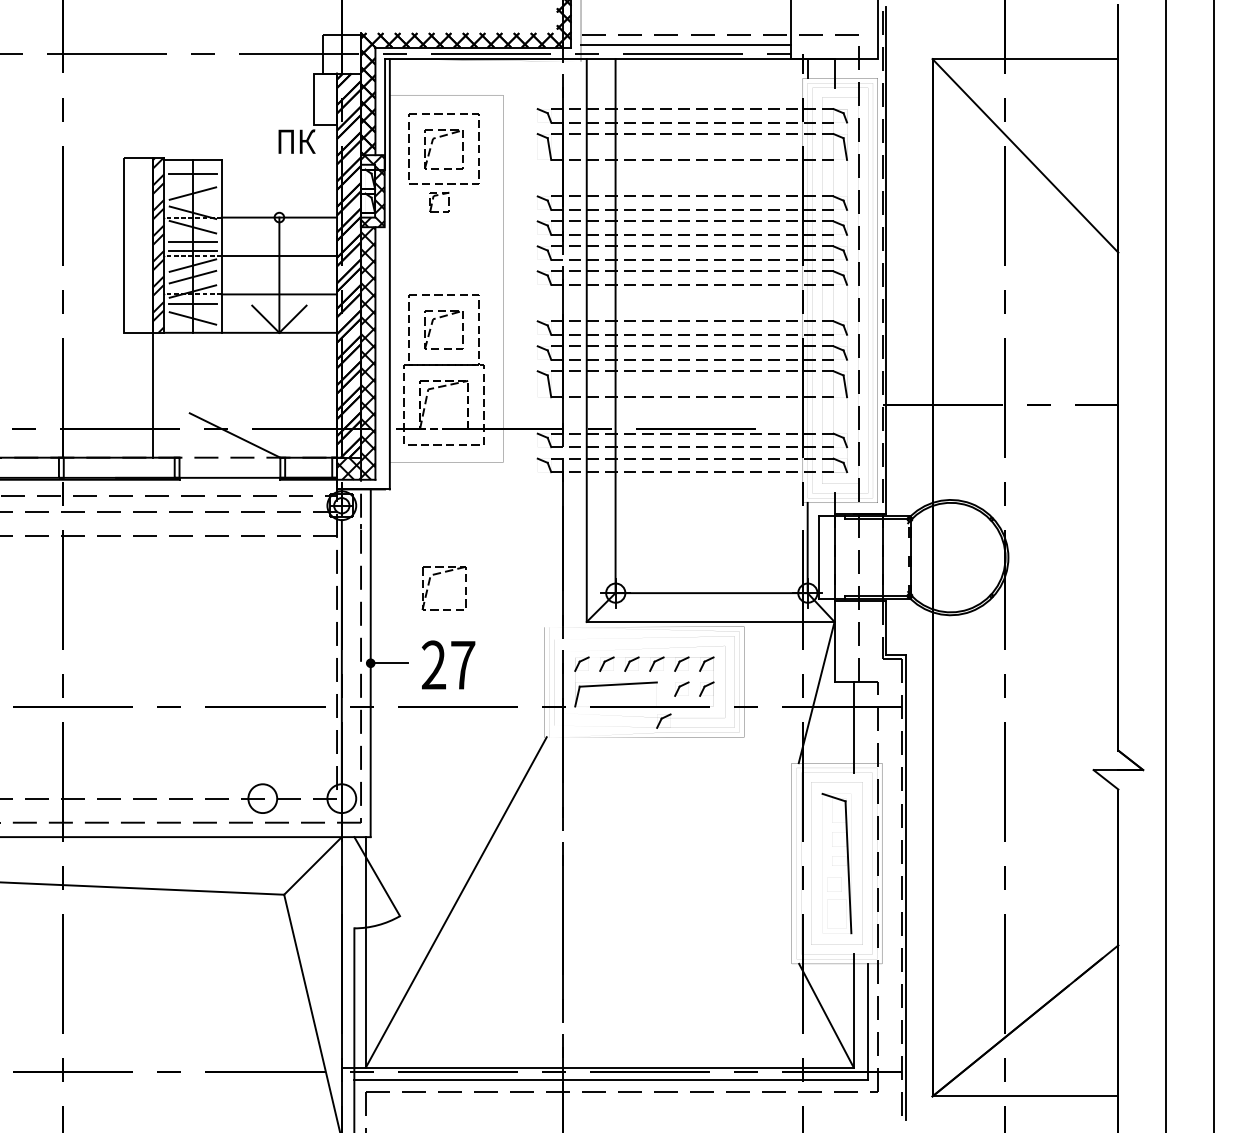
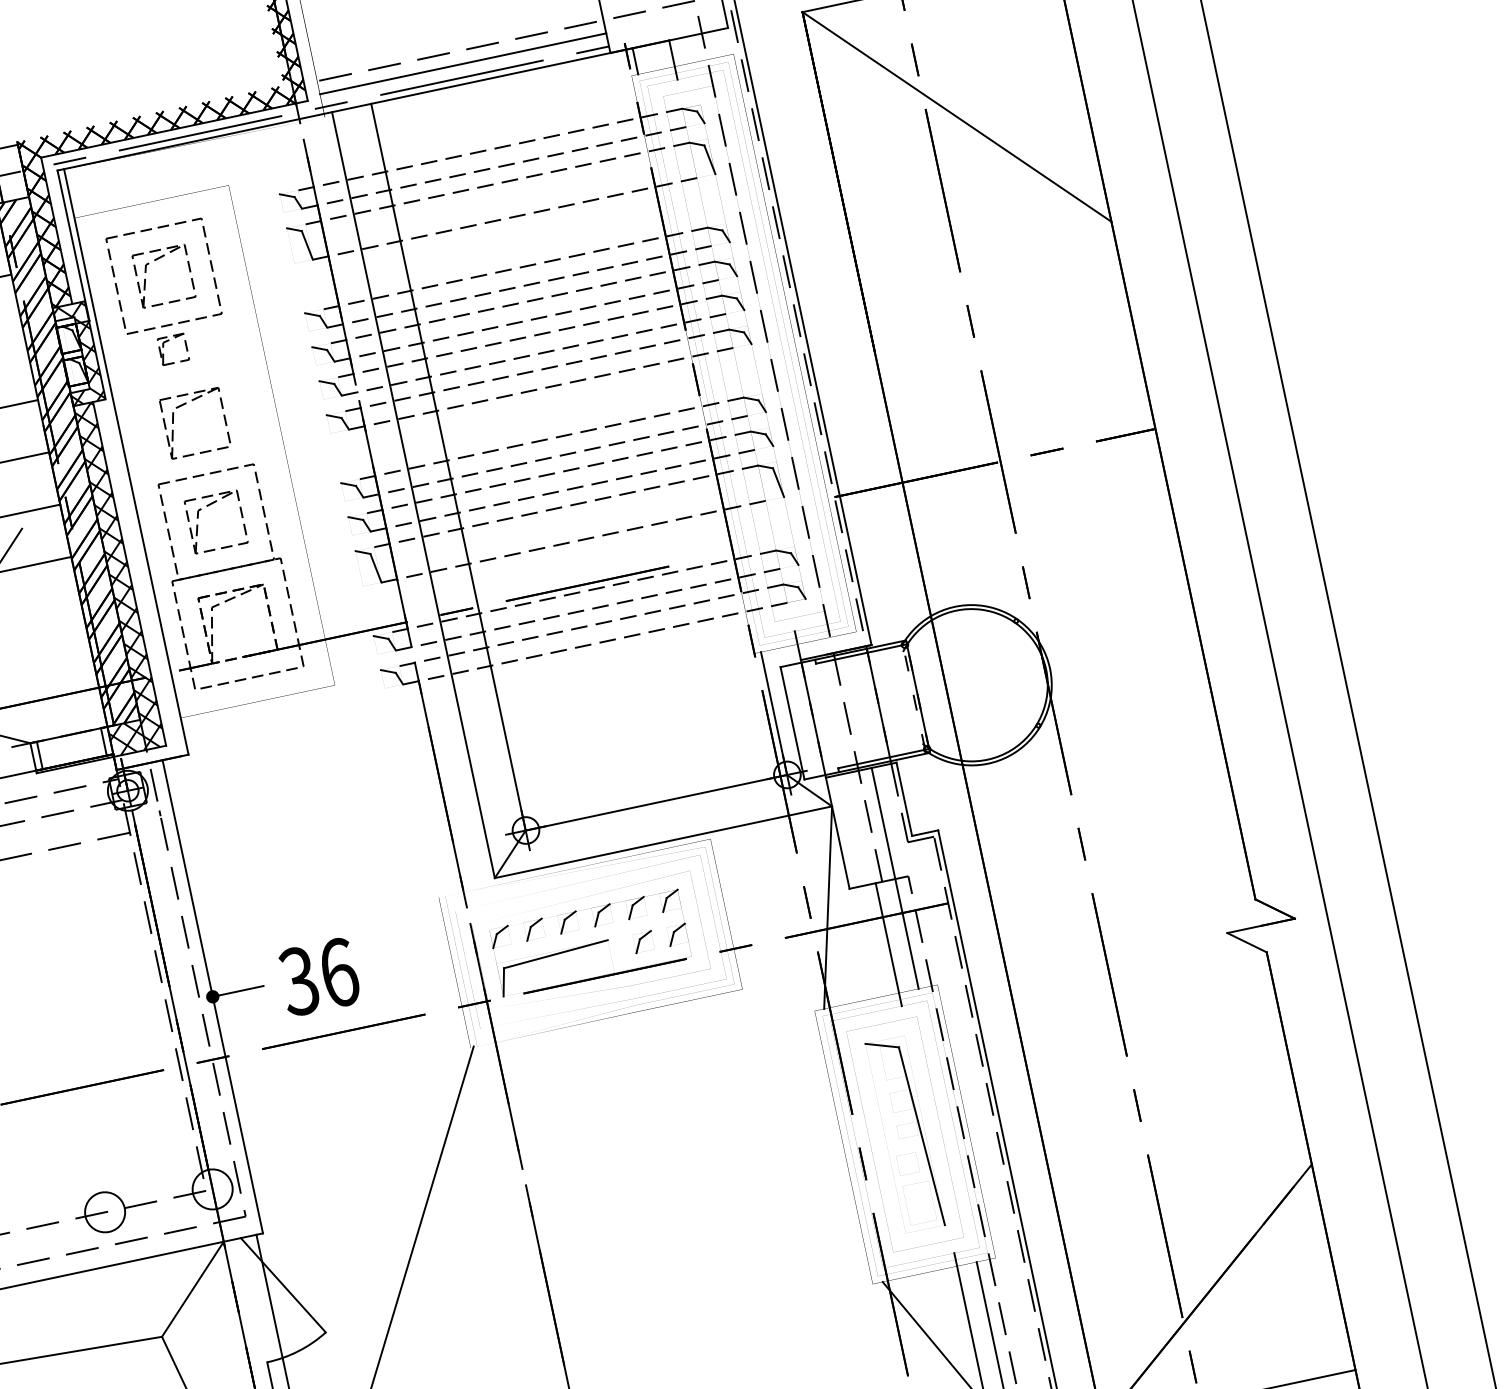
part: (429, 585) -> (174, 423), moved
text: (448, 665) -> (319, 977), 27 -> 36
line: (868, 681) -> (895, 877), added
part: (663, 720) -> (627, 990), removed

